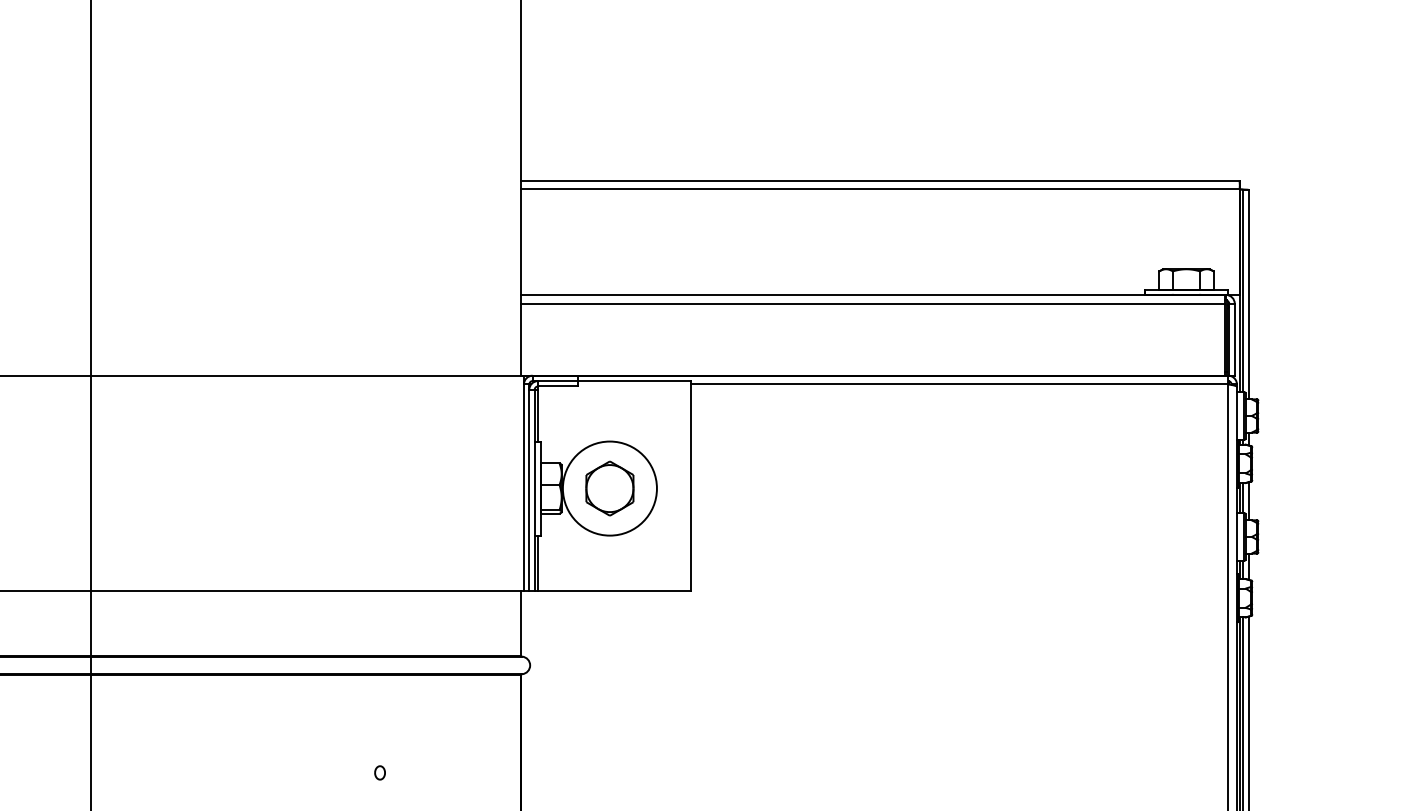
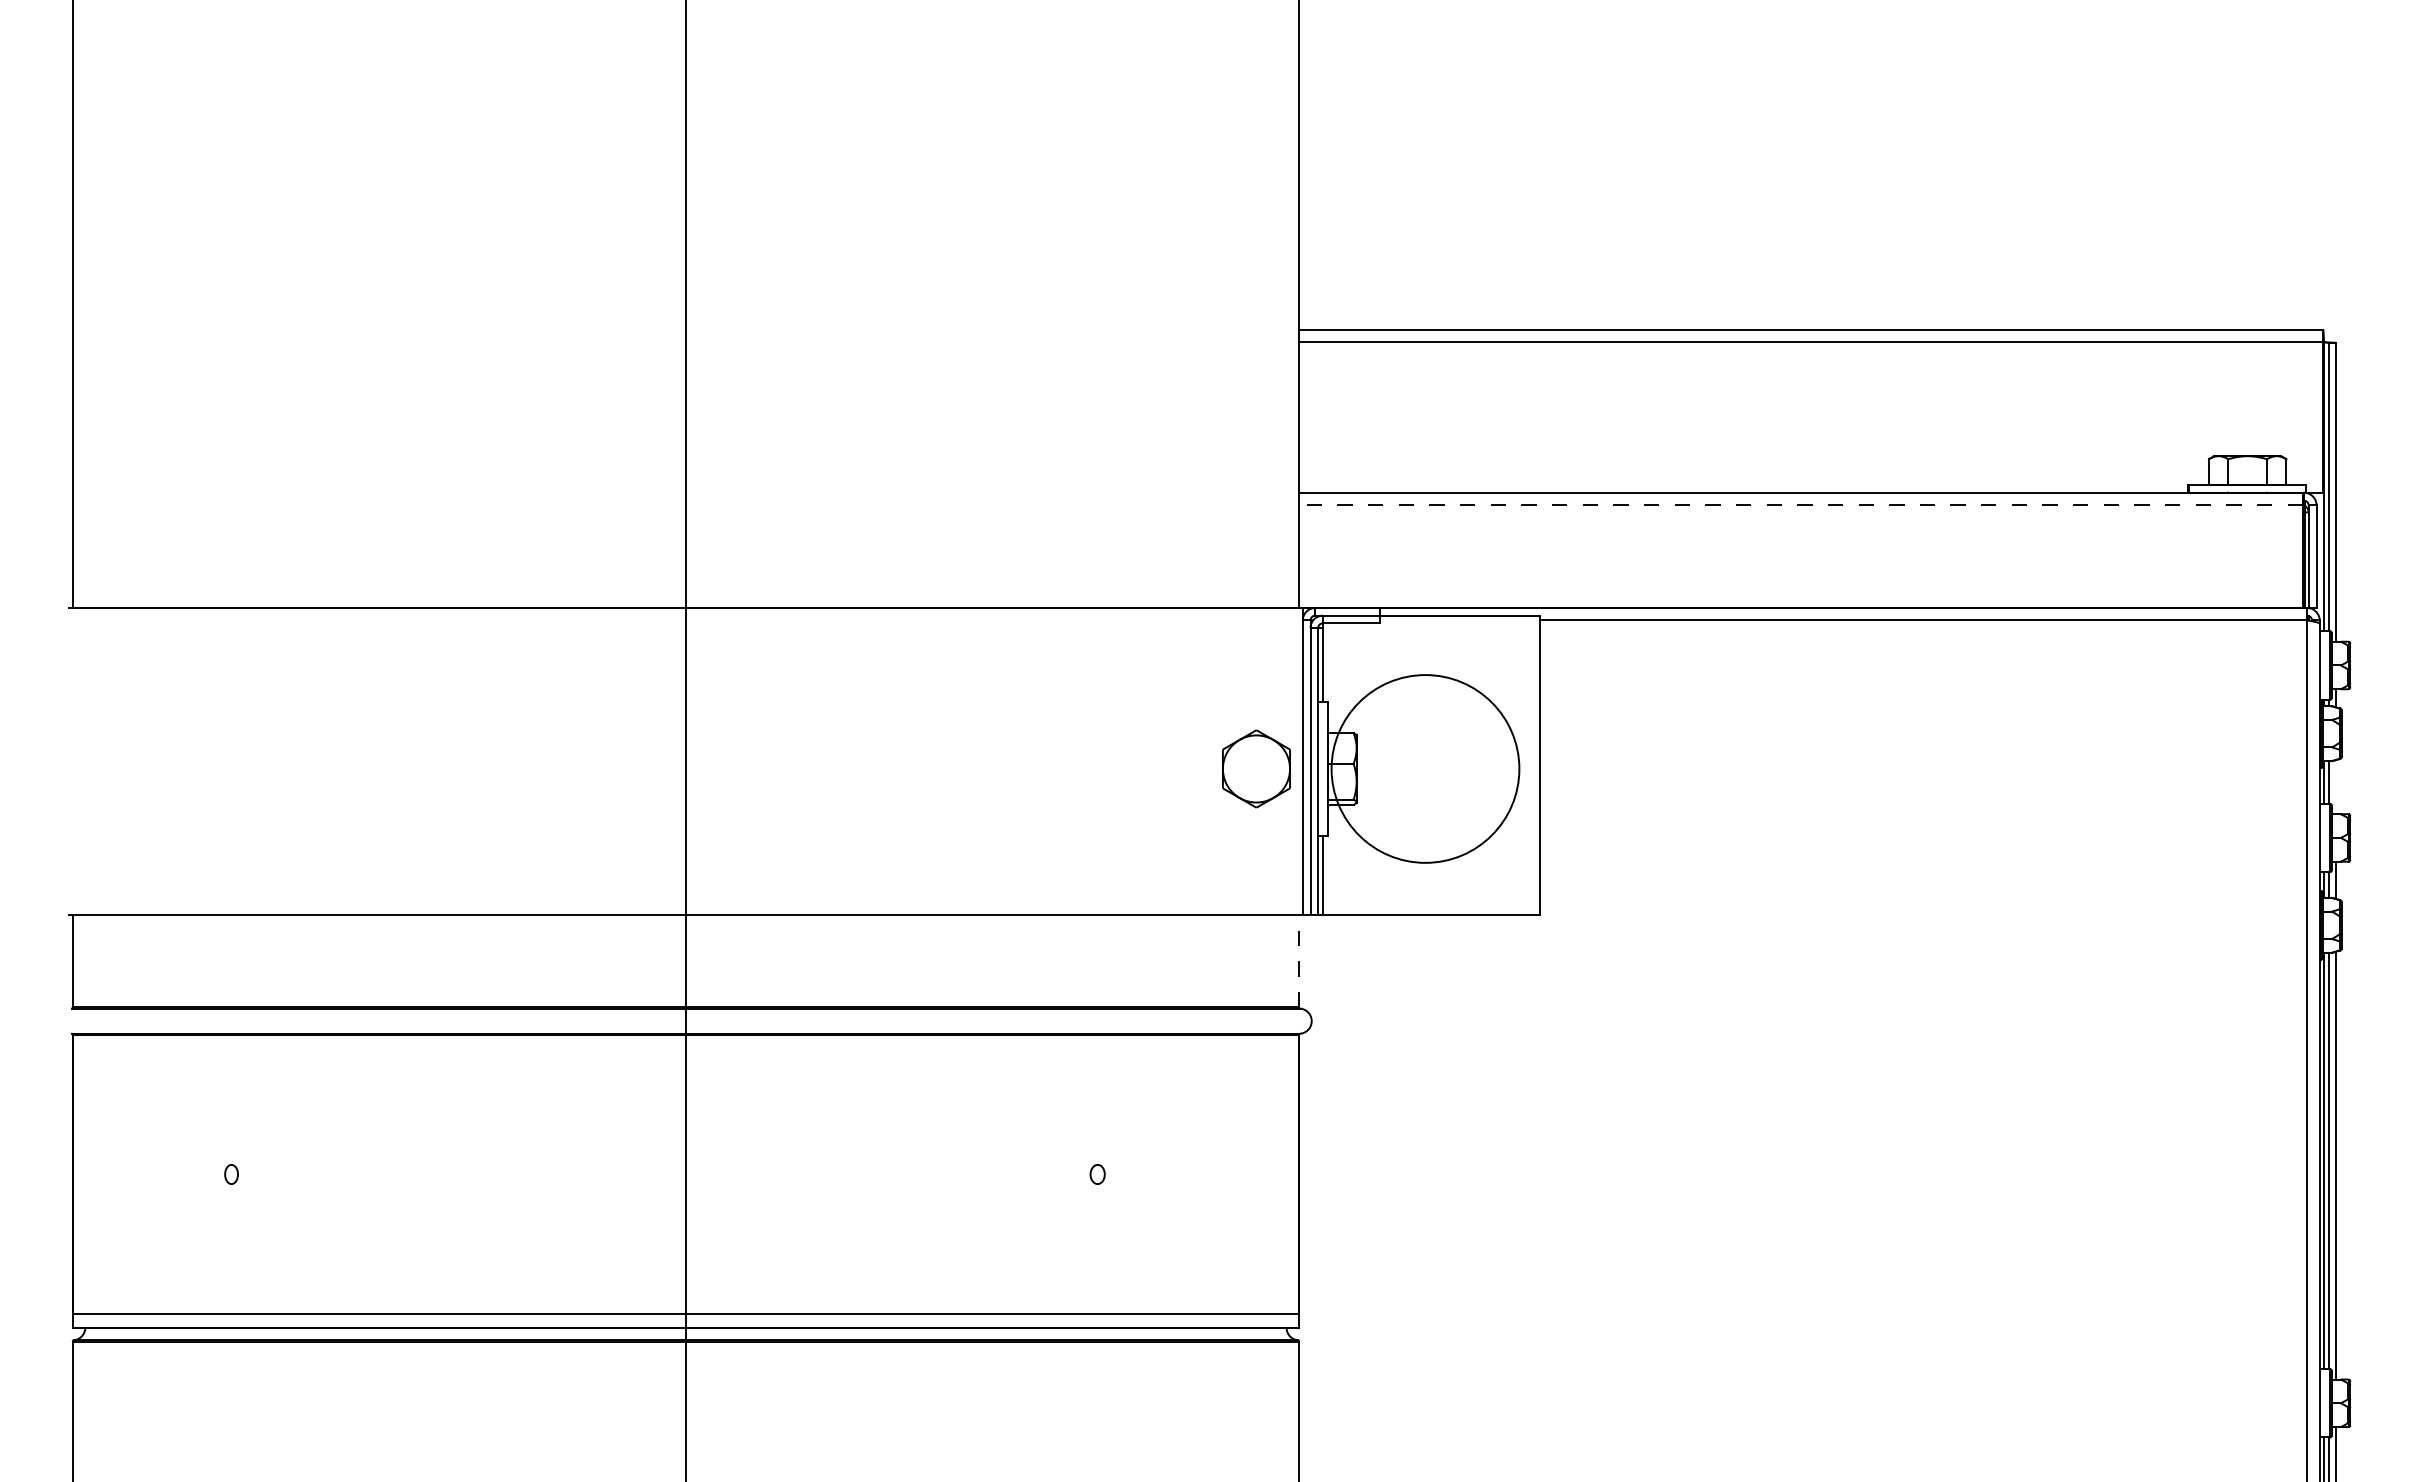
line: (873, 303) -> (1801, 505), solid -> dashed
circle: (609, 488) -> (1425, 768), size x1.4
part: (609, 488) -> (1256, 768), moved
line: (1248, 500) -> (2336, 786), removed
line: (521, 622) -> (1299, 960), solid -> dashed

